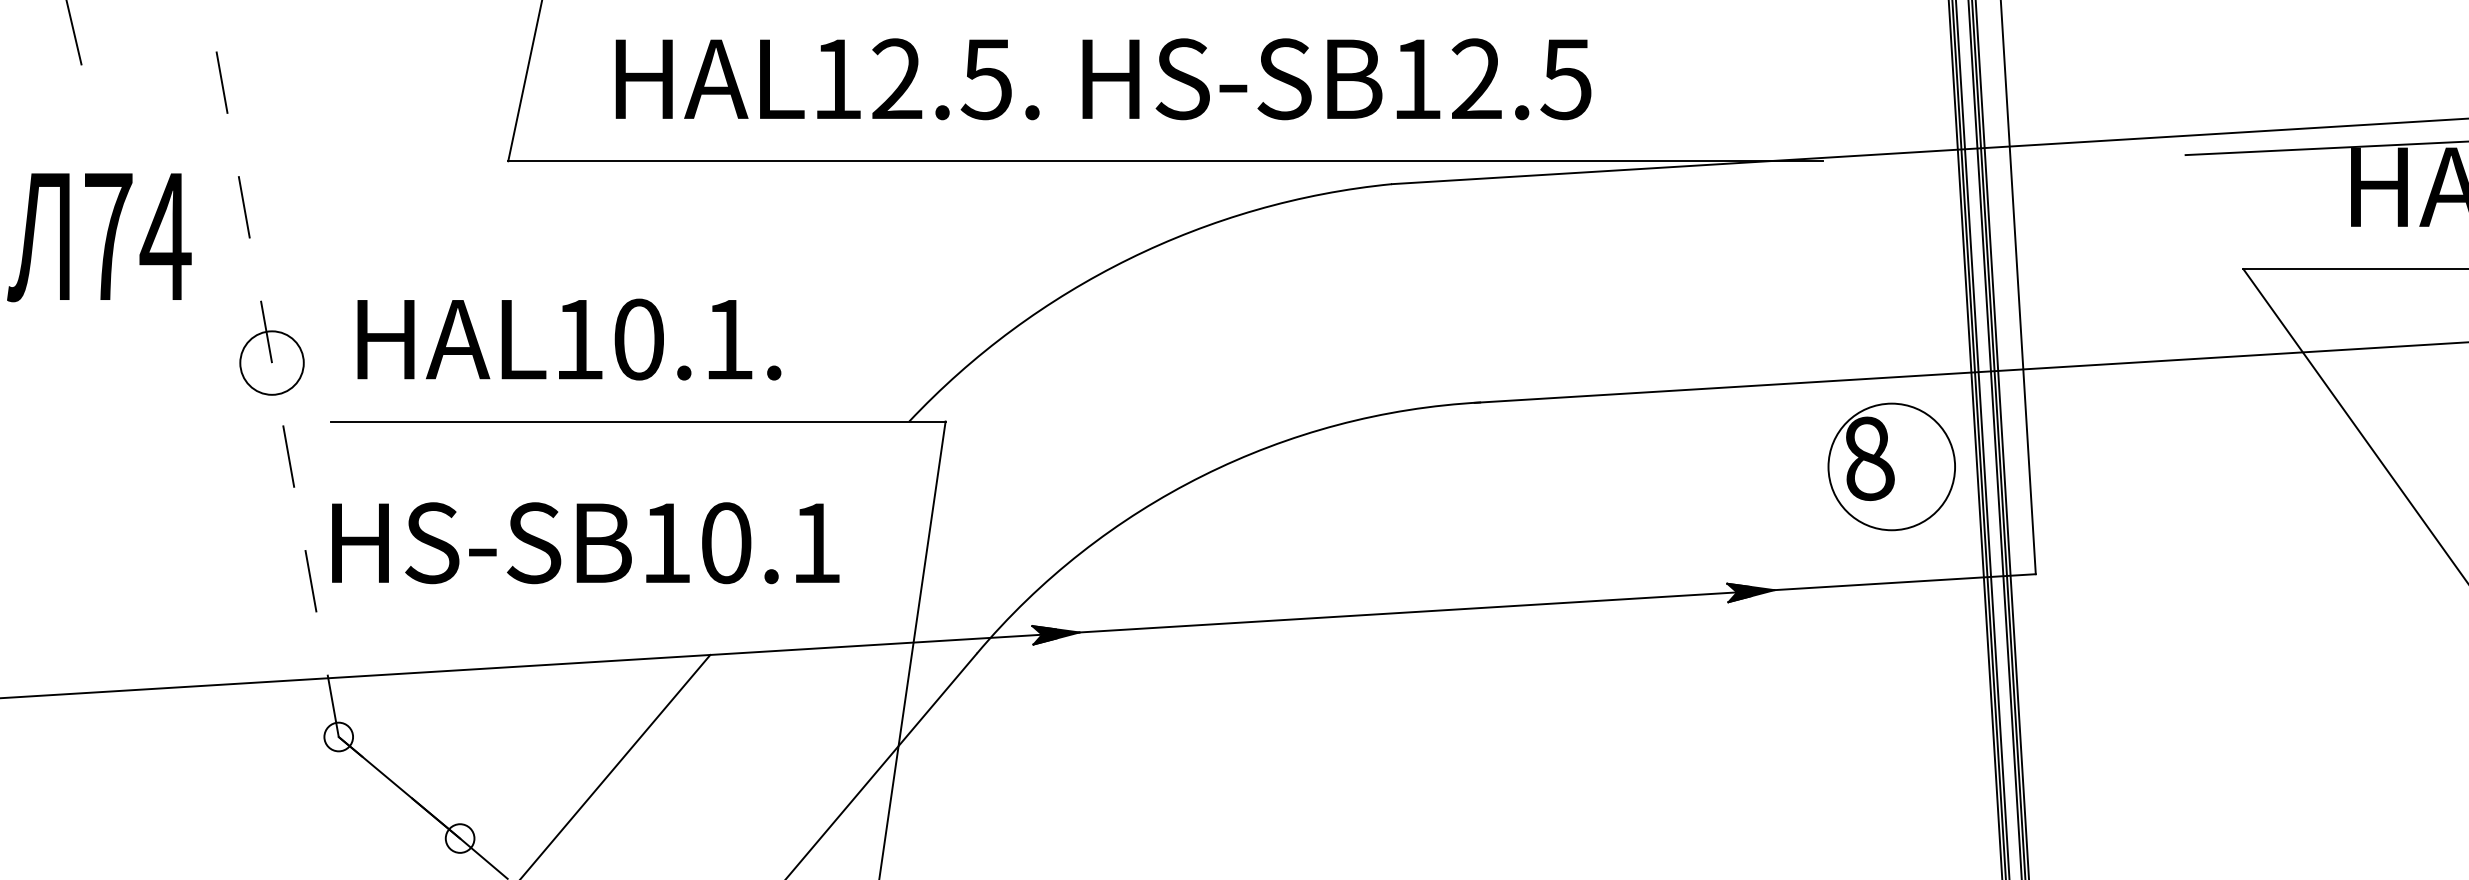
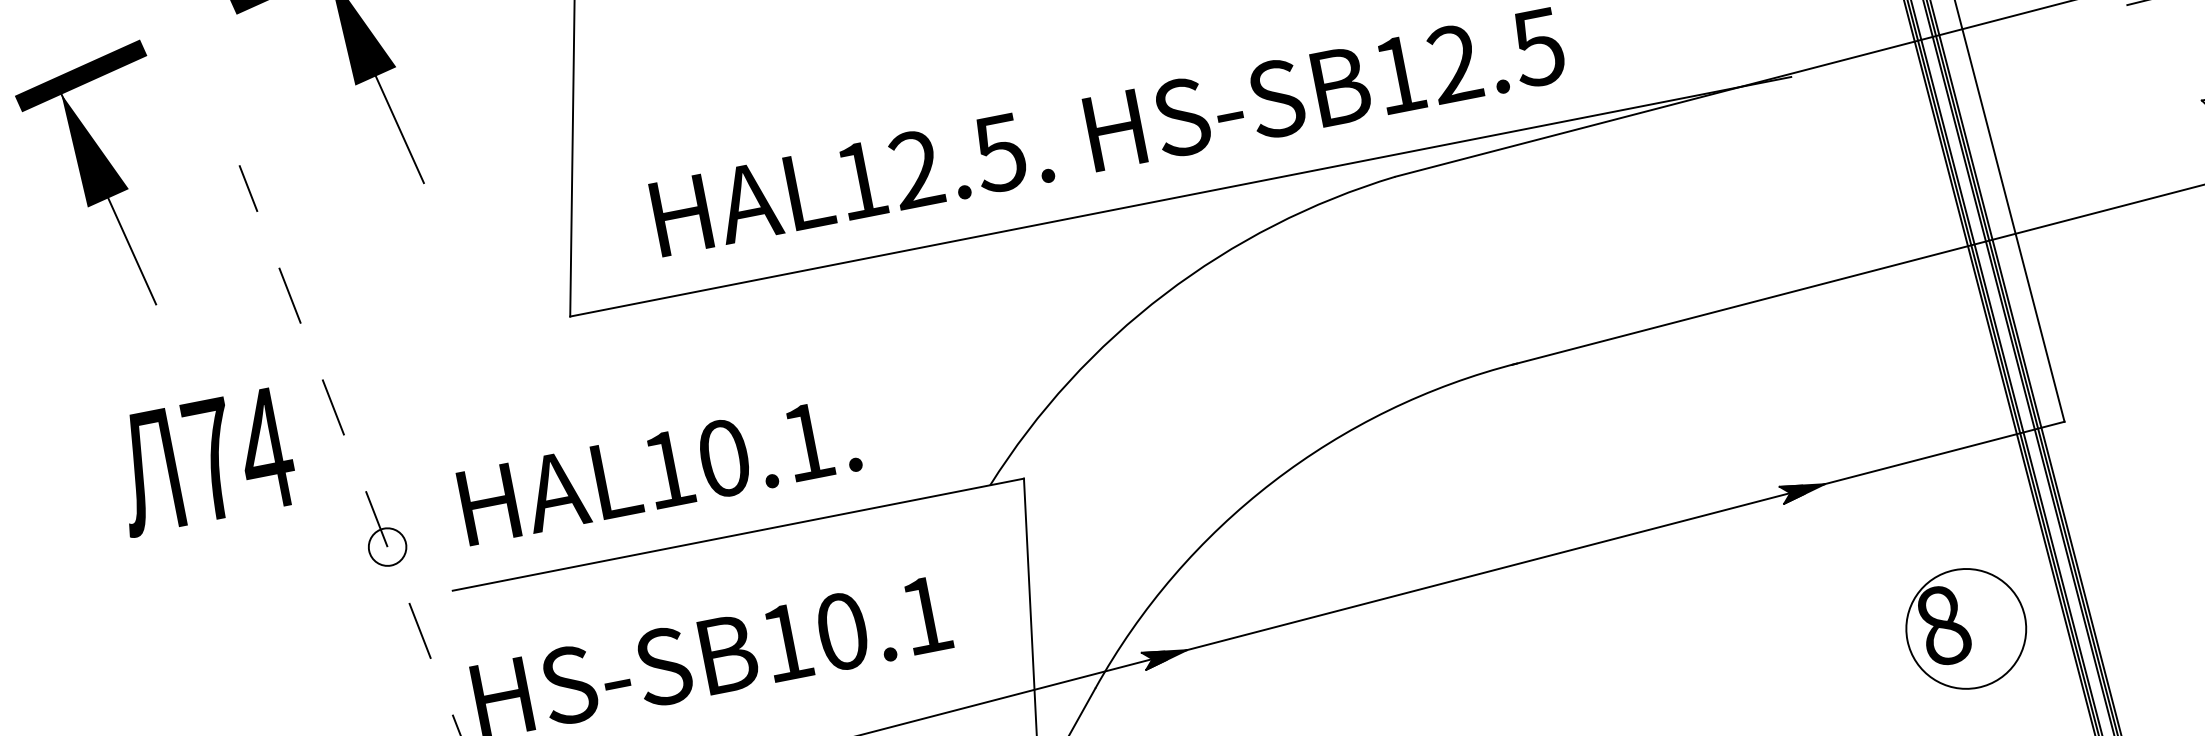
circle: (271, 362) -> (386, 546), size x0.62
part: (1891, 466) -> (1965, 628), moved

